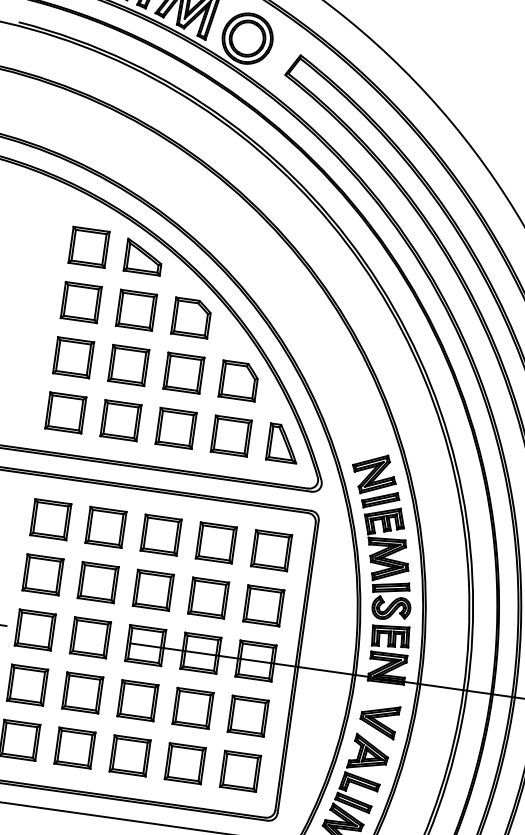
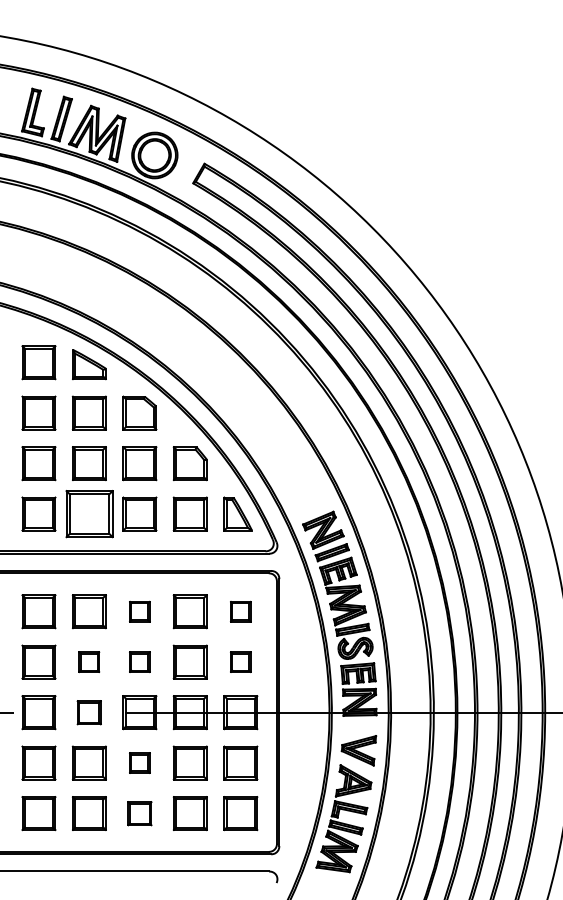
part: (120, 419) -> (88, 513), size x1.4
part: (160, 534) -> (139, 611), size x0.6
part: (271, 550) -> (240, 611), size x0.6
part: (97, 581) -> (88, 661), size x0.6
part: (153, 589) -> (139, 661), size x0.6
part: (263, 605) -> (240, 661), size x0.6
part: (89, 637) -> (88, 712), size x0.7
part: (137, 700) -> (139, 762), size x0.6
part: (129, 755) -> (139, 813), size x0.7

